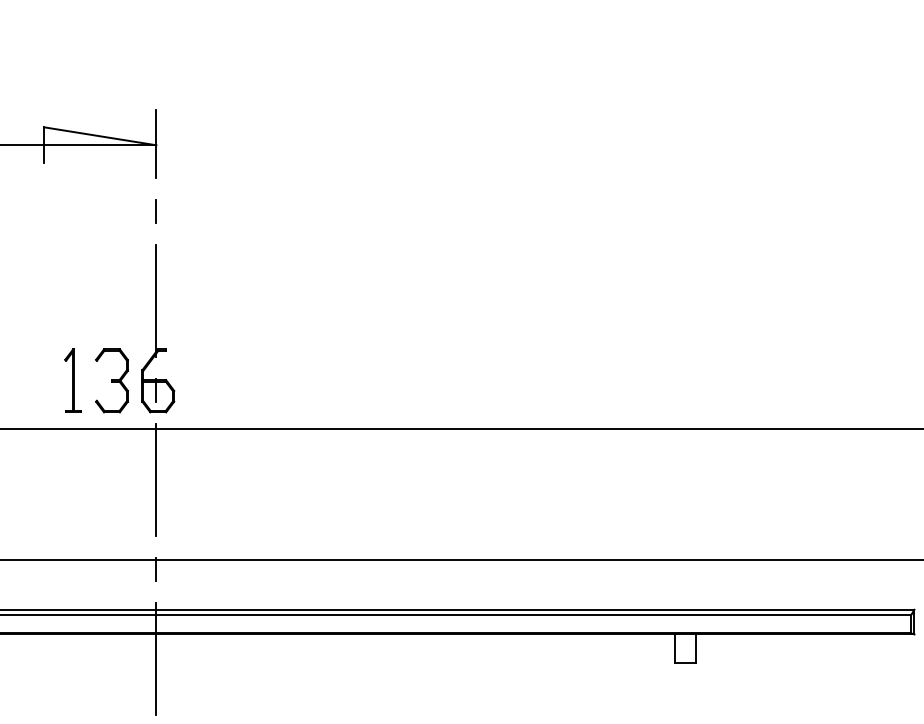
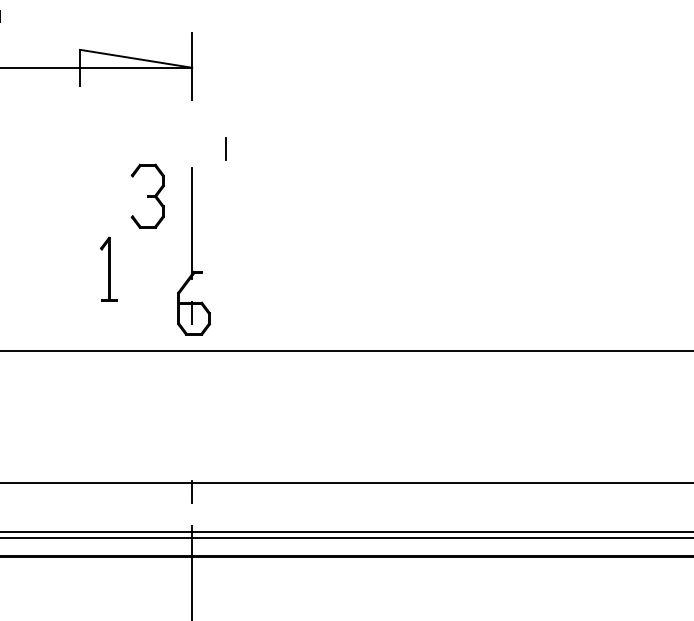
line: (155, 211) -> (225, 149), moved
part: (72, 380) -> (108, 269), moved
part: (111, 380) -> (147, 196), moved
line: (156, 480) -> (192, 403), removed

